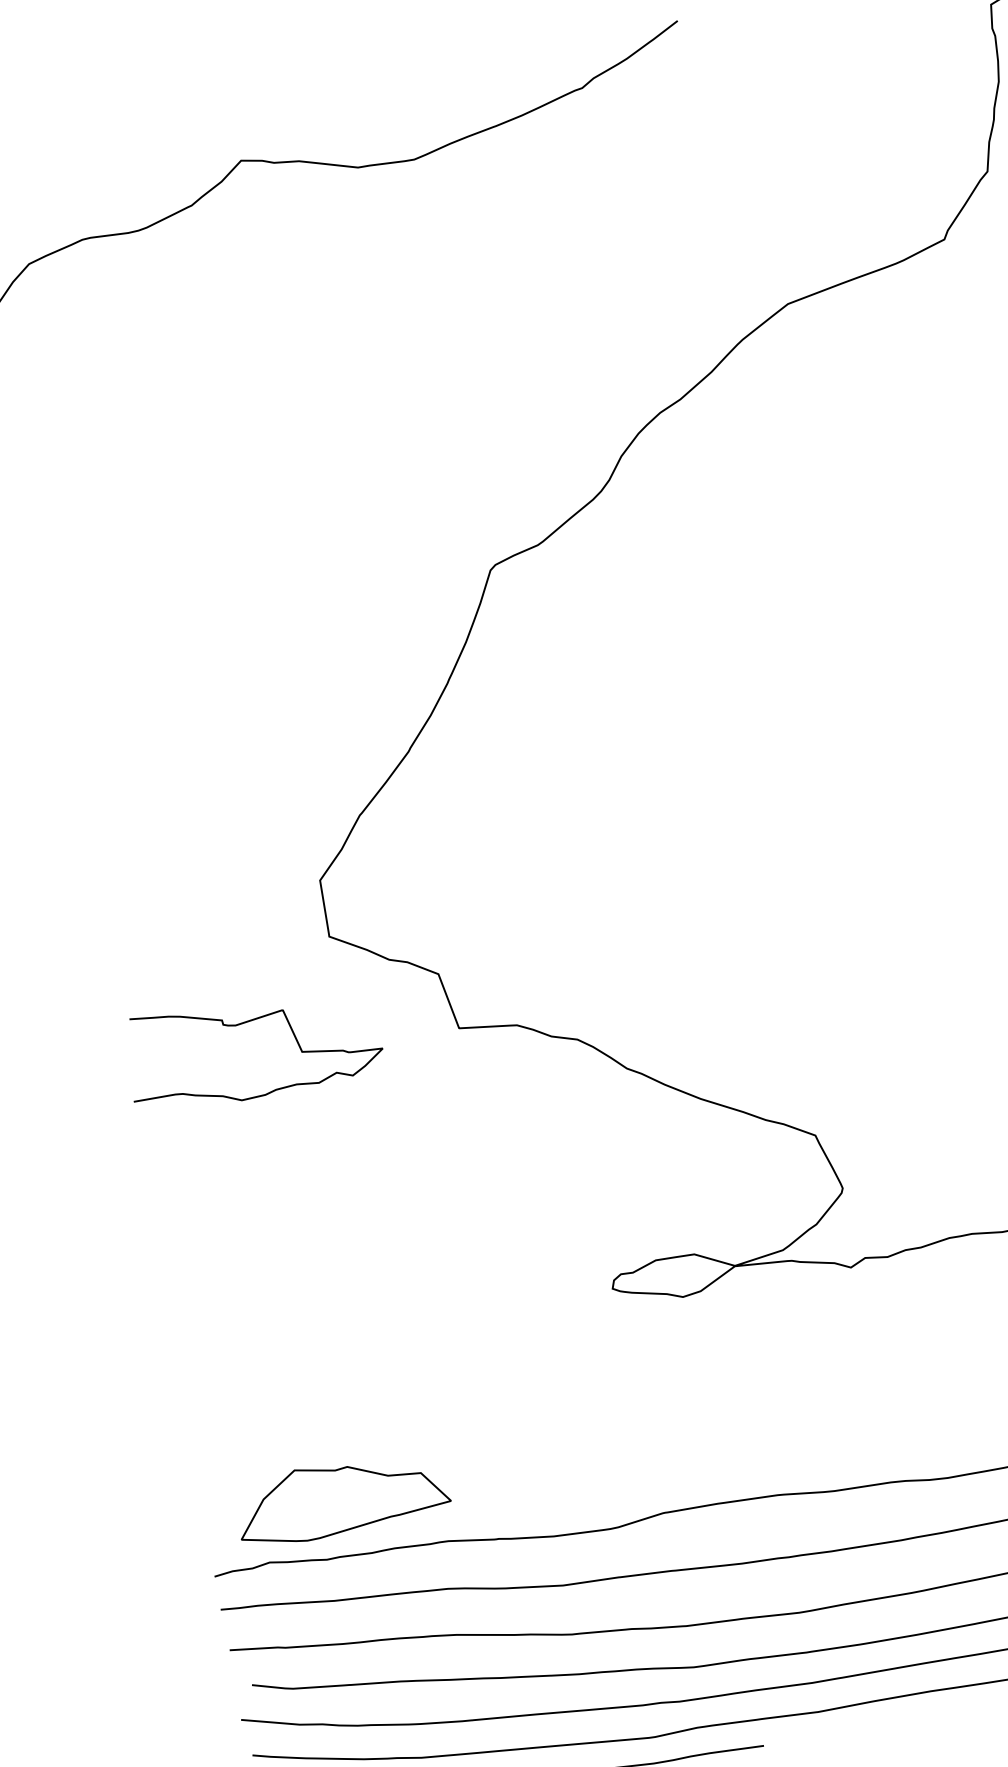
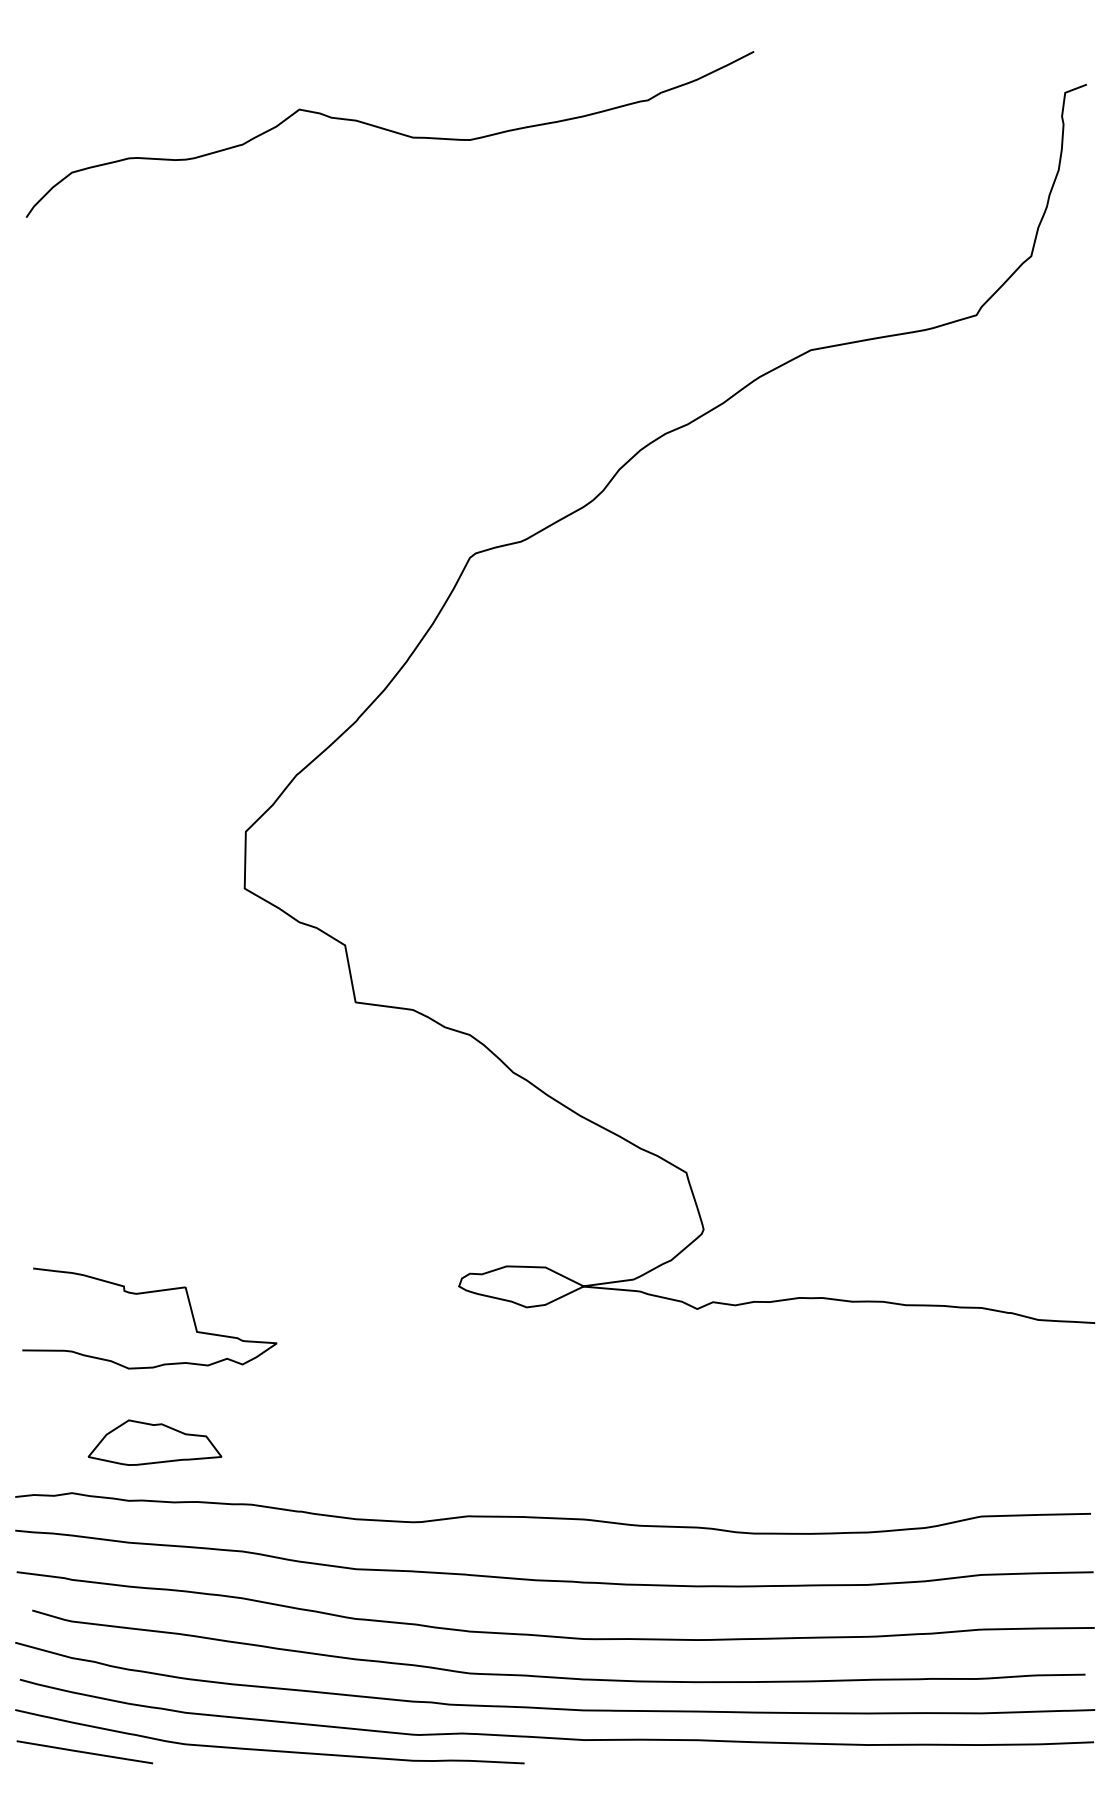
curve: (247, 1022) -> (148, 1293), moved
part: (341, 1497) -> (154, 1442), size x0.62

